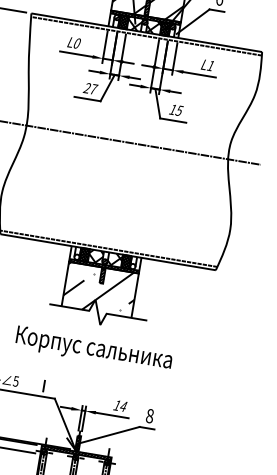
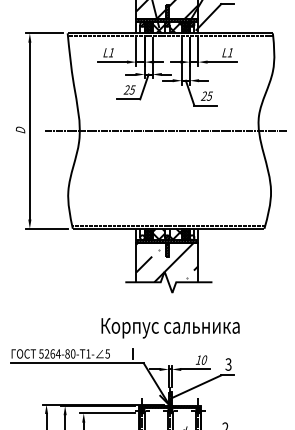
text: (77, 43) -> (111, 52), L0 -> L1
text: (93, 88) -> (132, 89), 27 -> 25
text: (172, 108) -> (203, 95), 15 -> 25
text: (93, 350) -> (170, 328), moved
text: (123, 405) -> (204, 359), 14 -> 10
text: (149, 416) -> (228, 364), 8 -> 3

